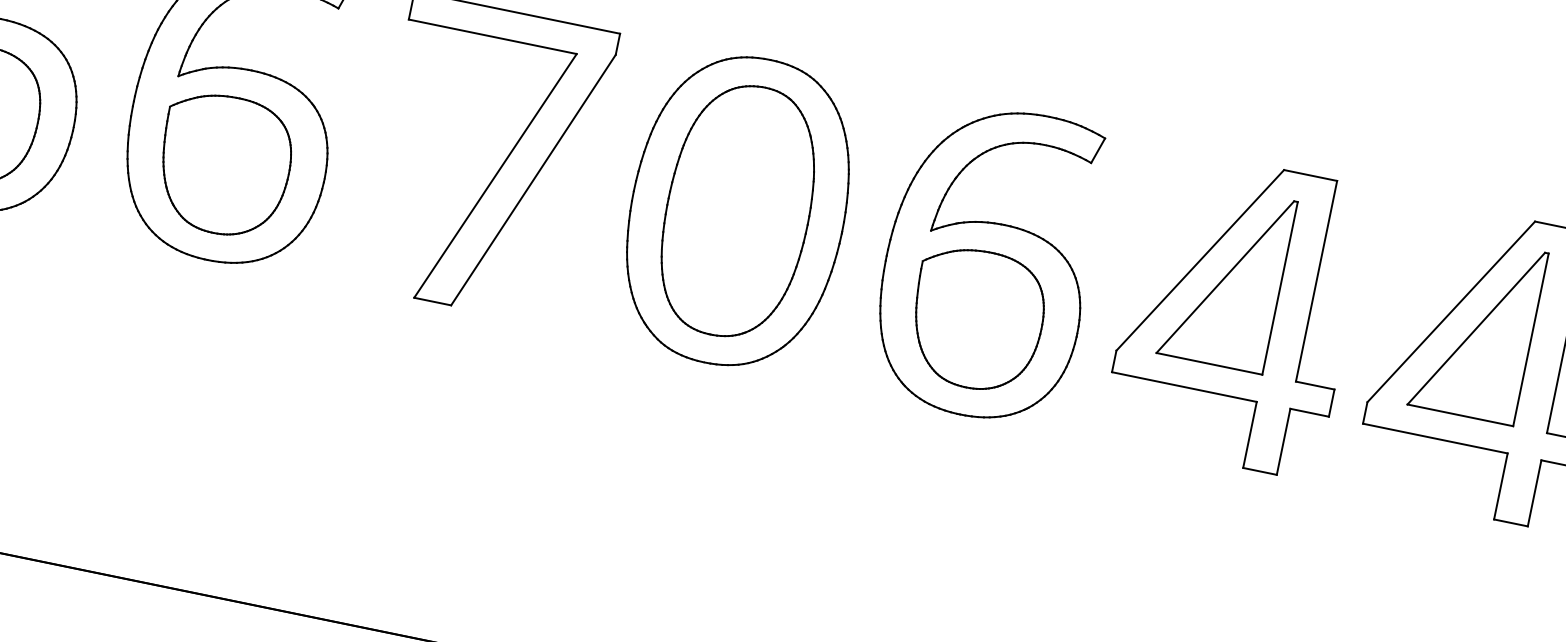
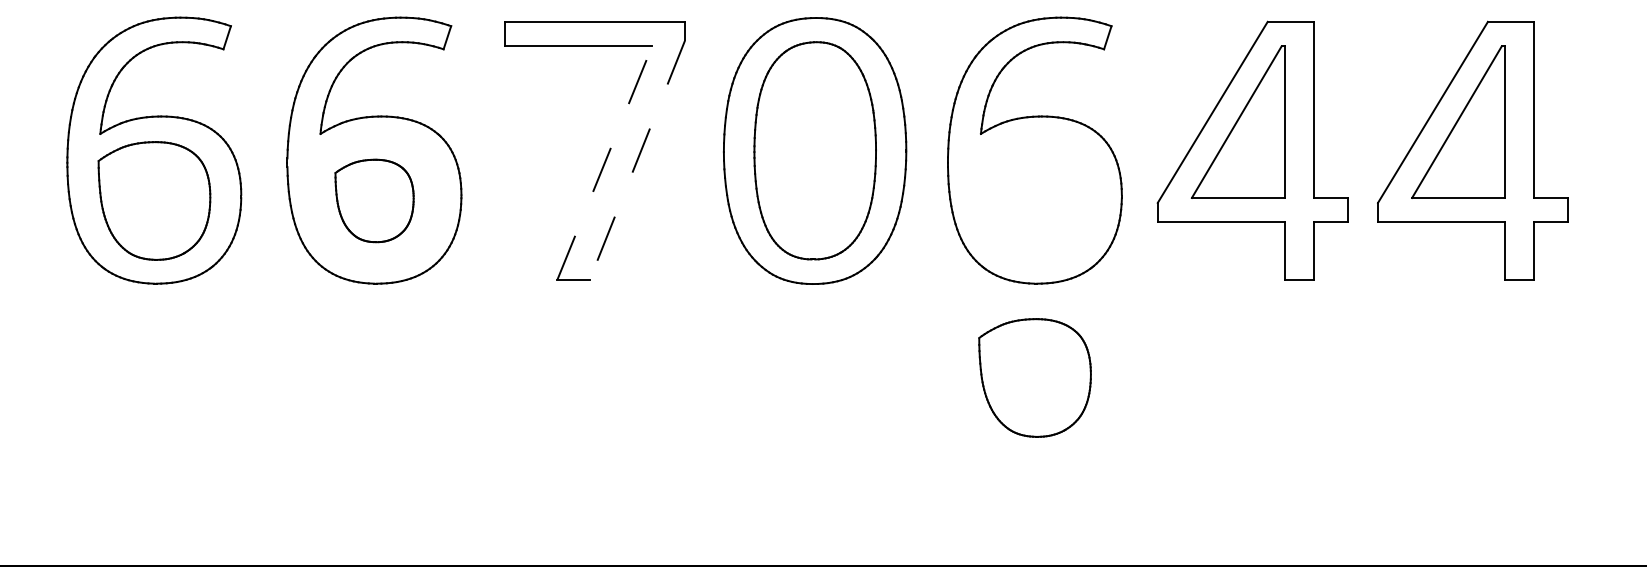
part: (224, 164) -> (374, 200), size x0.7
line: (495, 176) -> (604, 163), solid -> dashed
line: (533, 180) -> (637, 160), solid -> dashed
part: (976, 319) -> (1034, 377), moved

